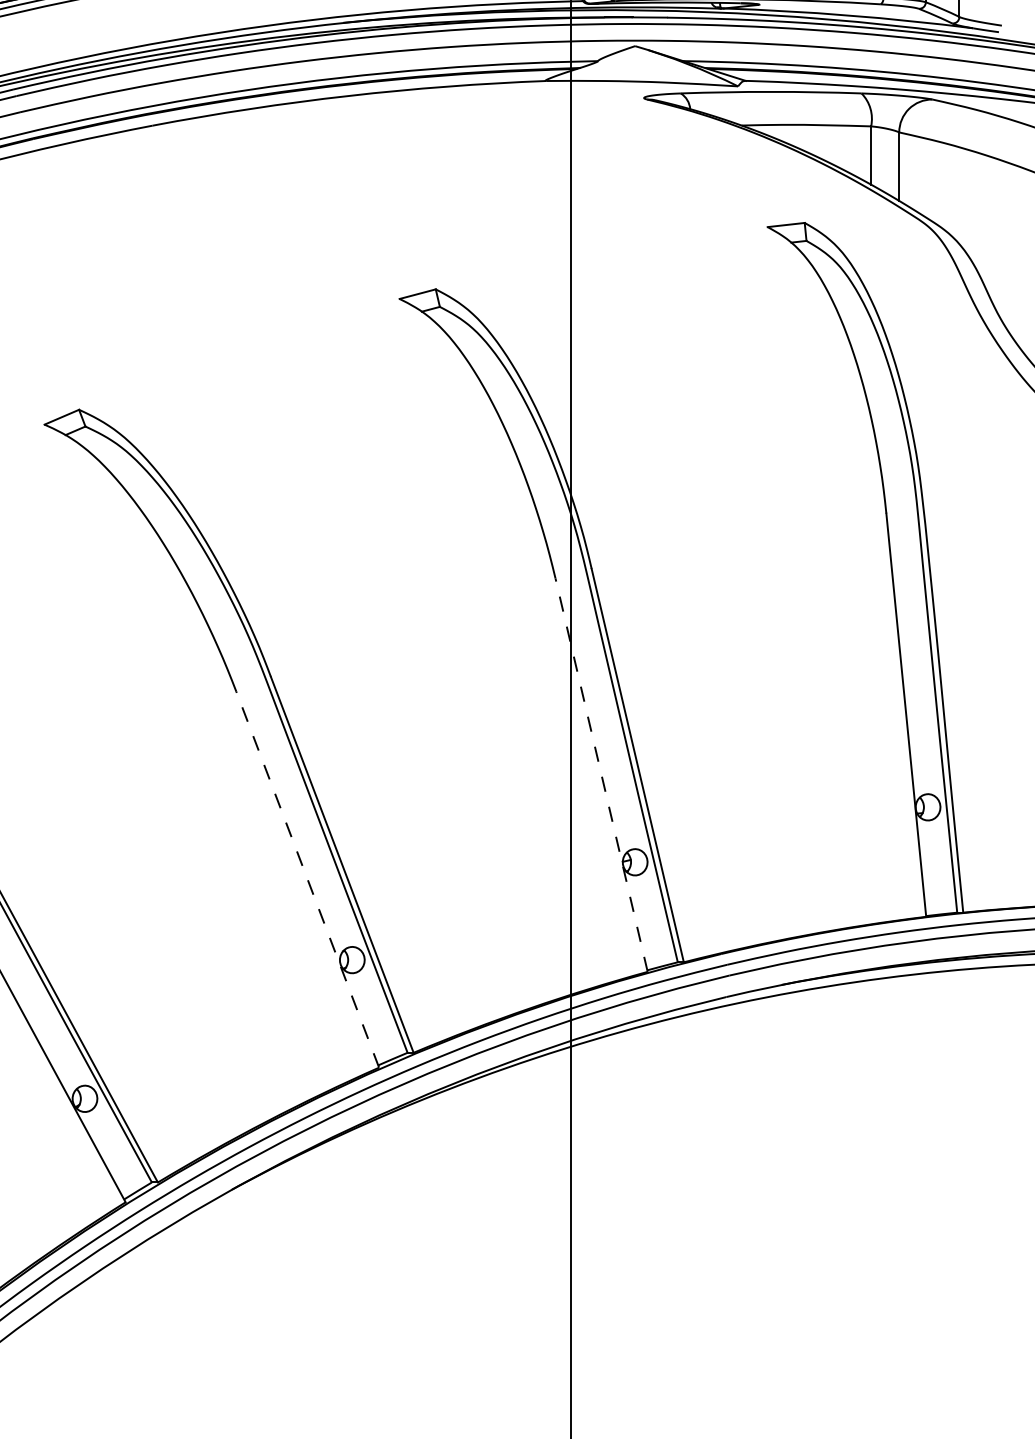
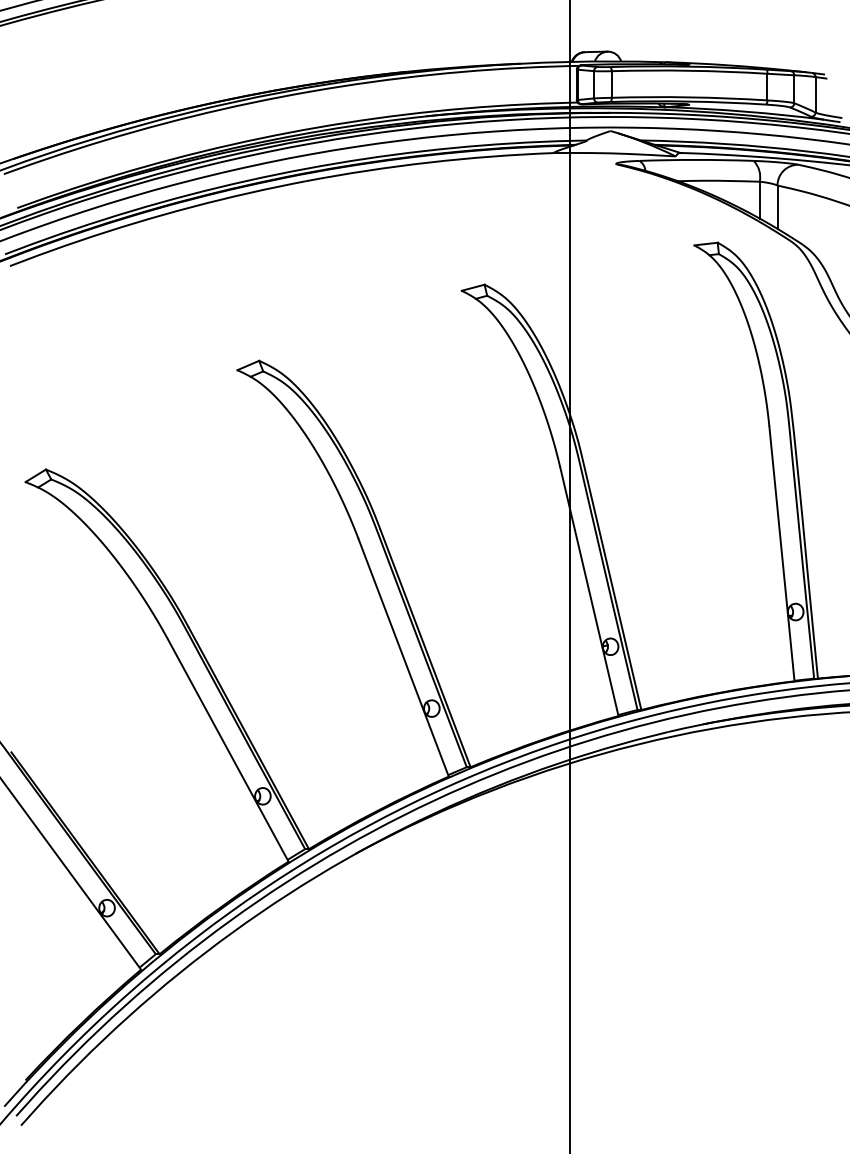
line: (601, 774) -> (589, 591), dashed -> solid
line: (307, 879) -> (403, 657), dashed -> solid

